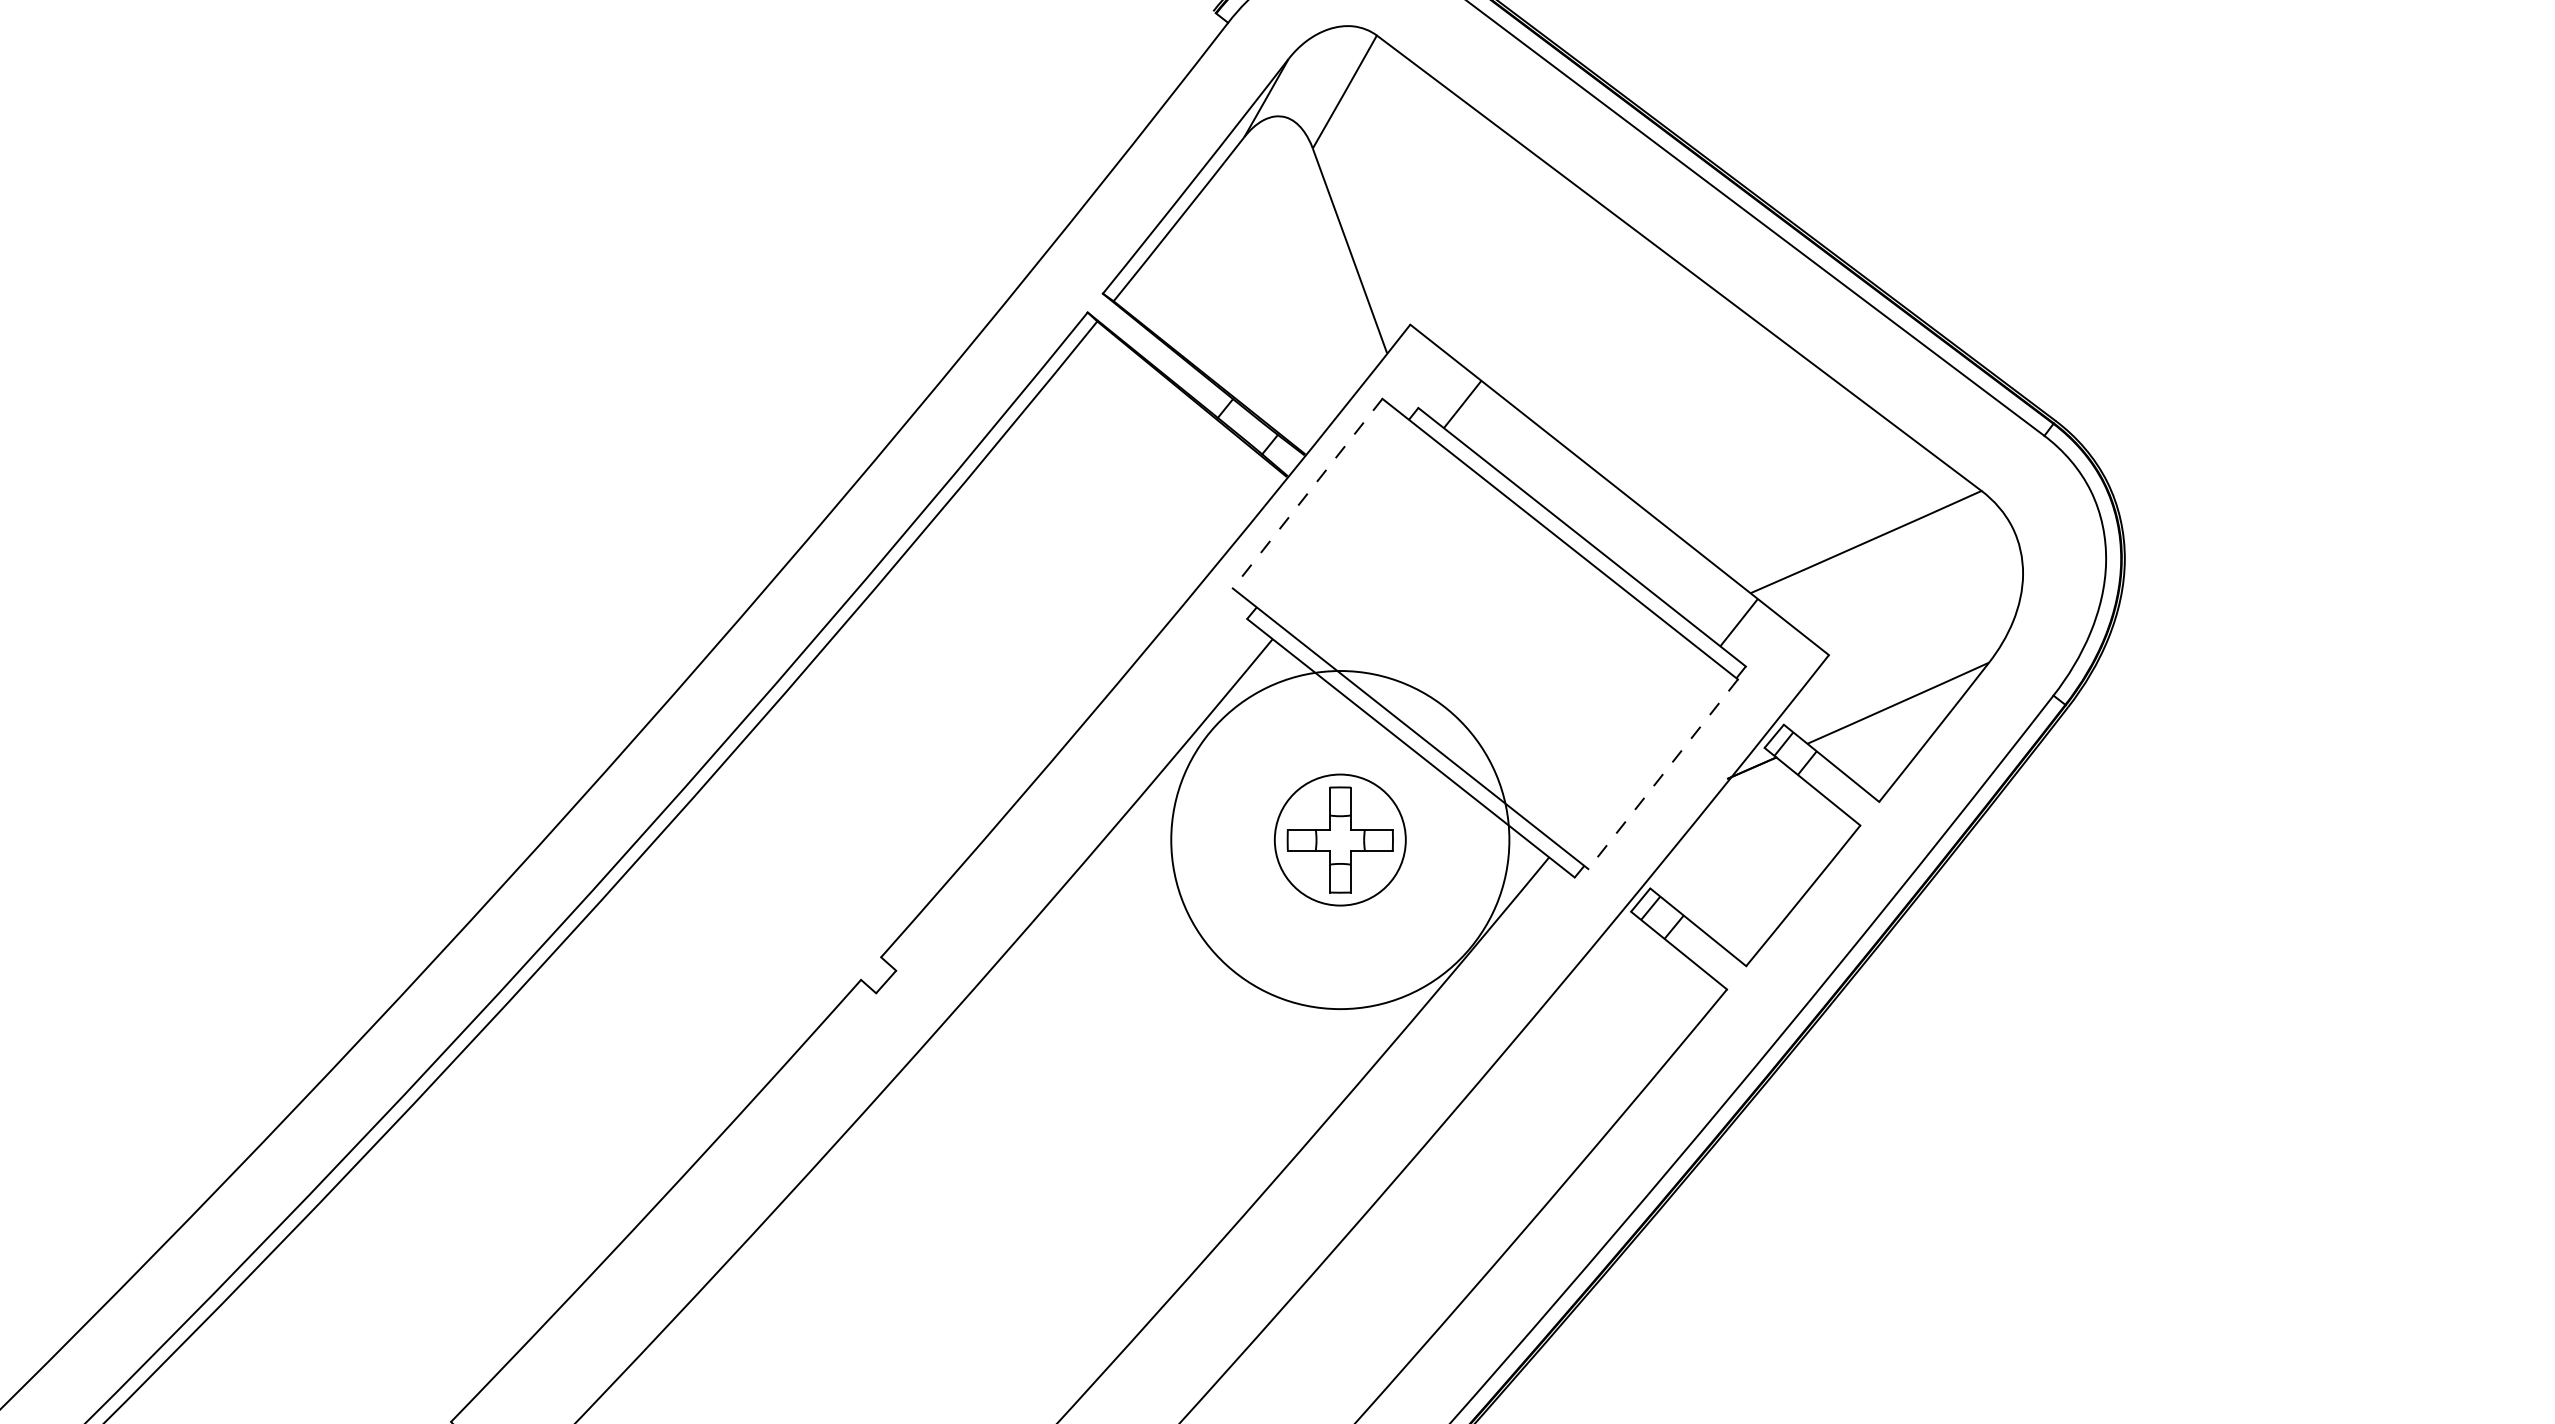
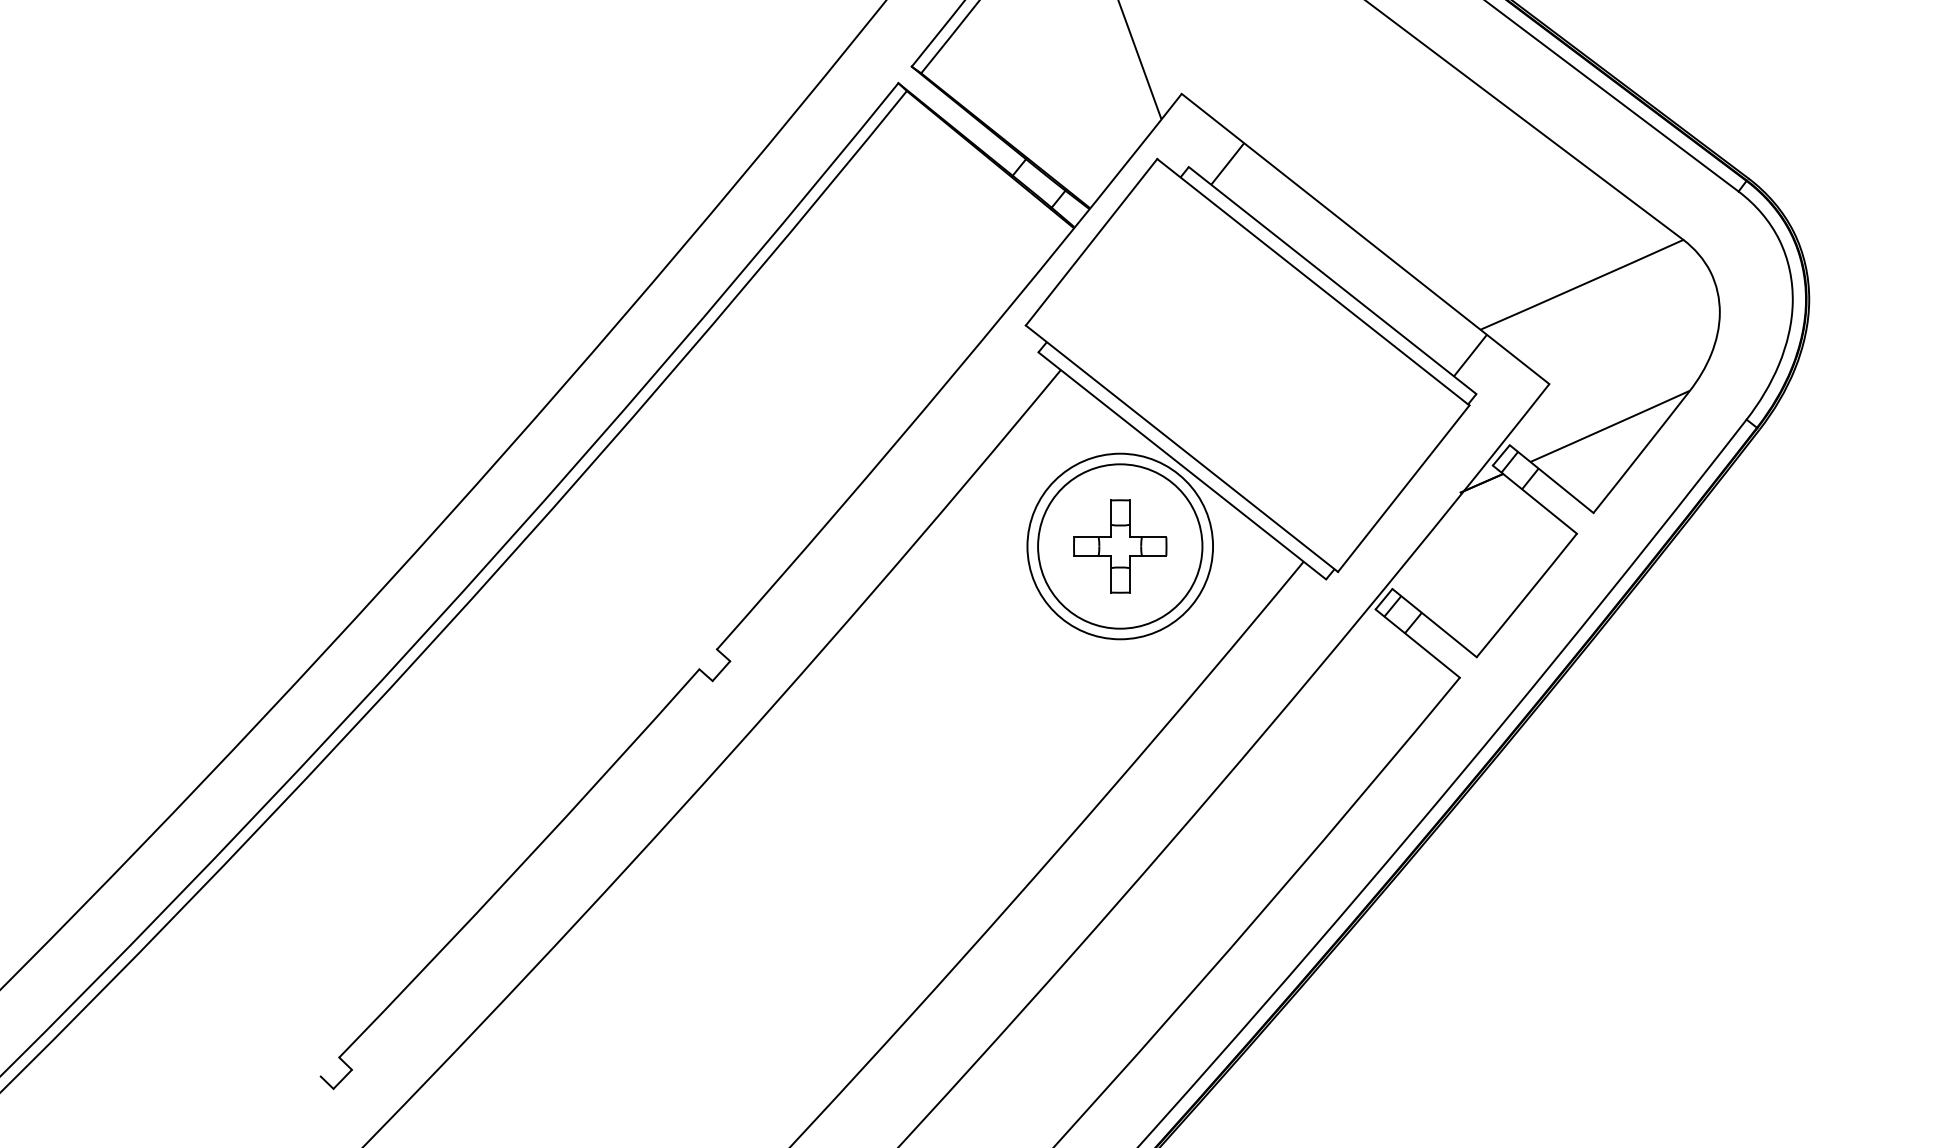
line: (1307, 493) -> (1091, 242), dashed -> solid
line: (1663, 774) -> (1404, 488), dashed -> solid
circle: (1339, 839) -> (1119, 546), size x0.62
circle: (1339, 839) -> (1119, 546), size x1.43

